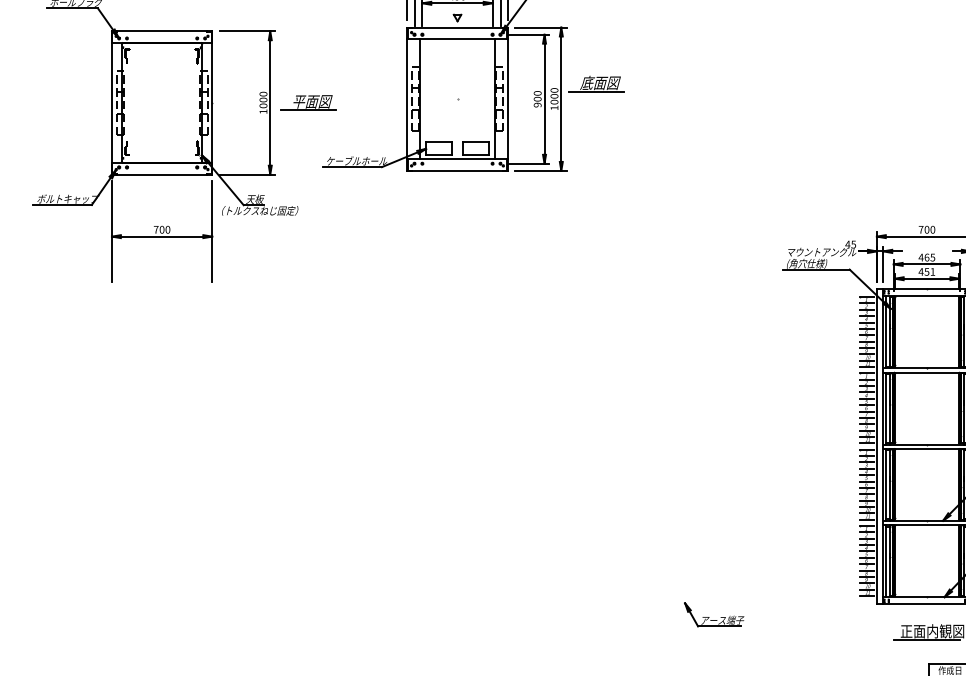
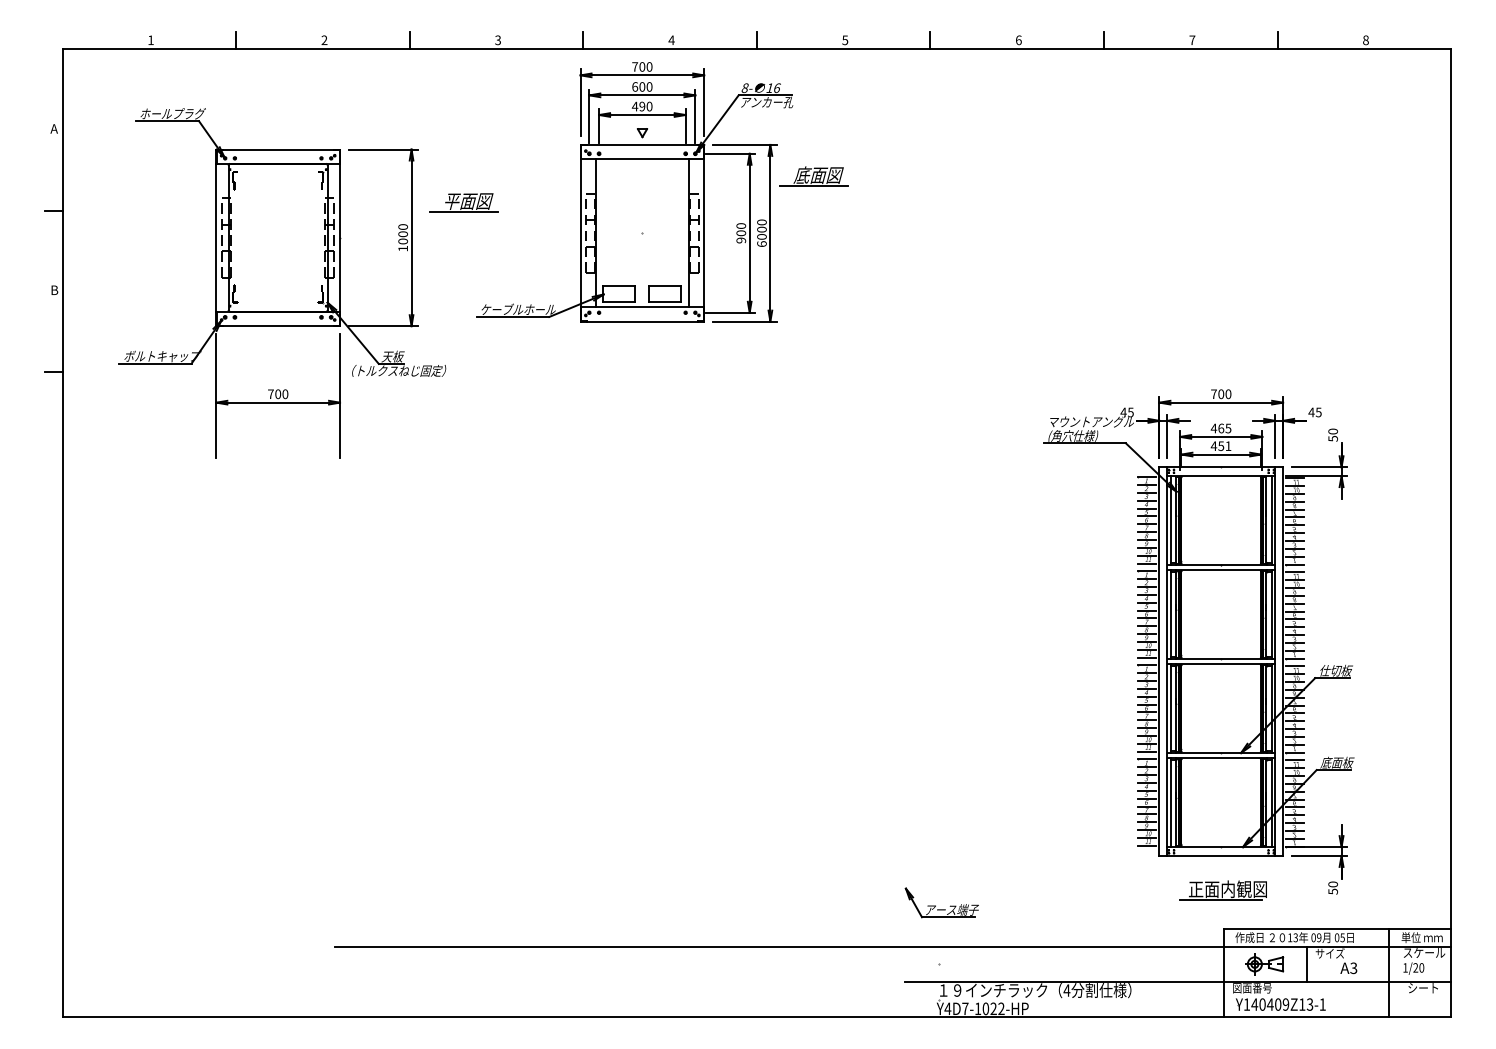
part: (596, 84) -> (813, 176), moved
part: (308, 102) -> (463, 202), moved
text: (554, 107) -> (761, 243), 1000 -> 6000
part: (709, 616) -> (935, 905), moved

